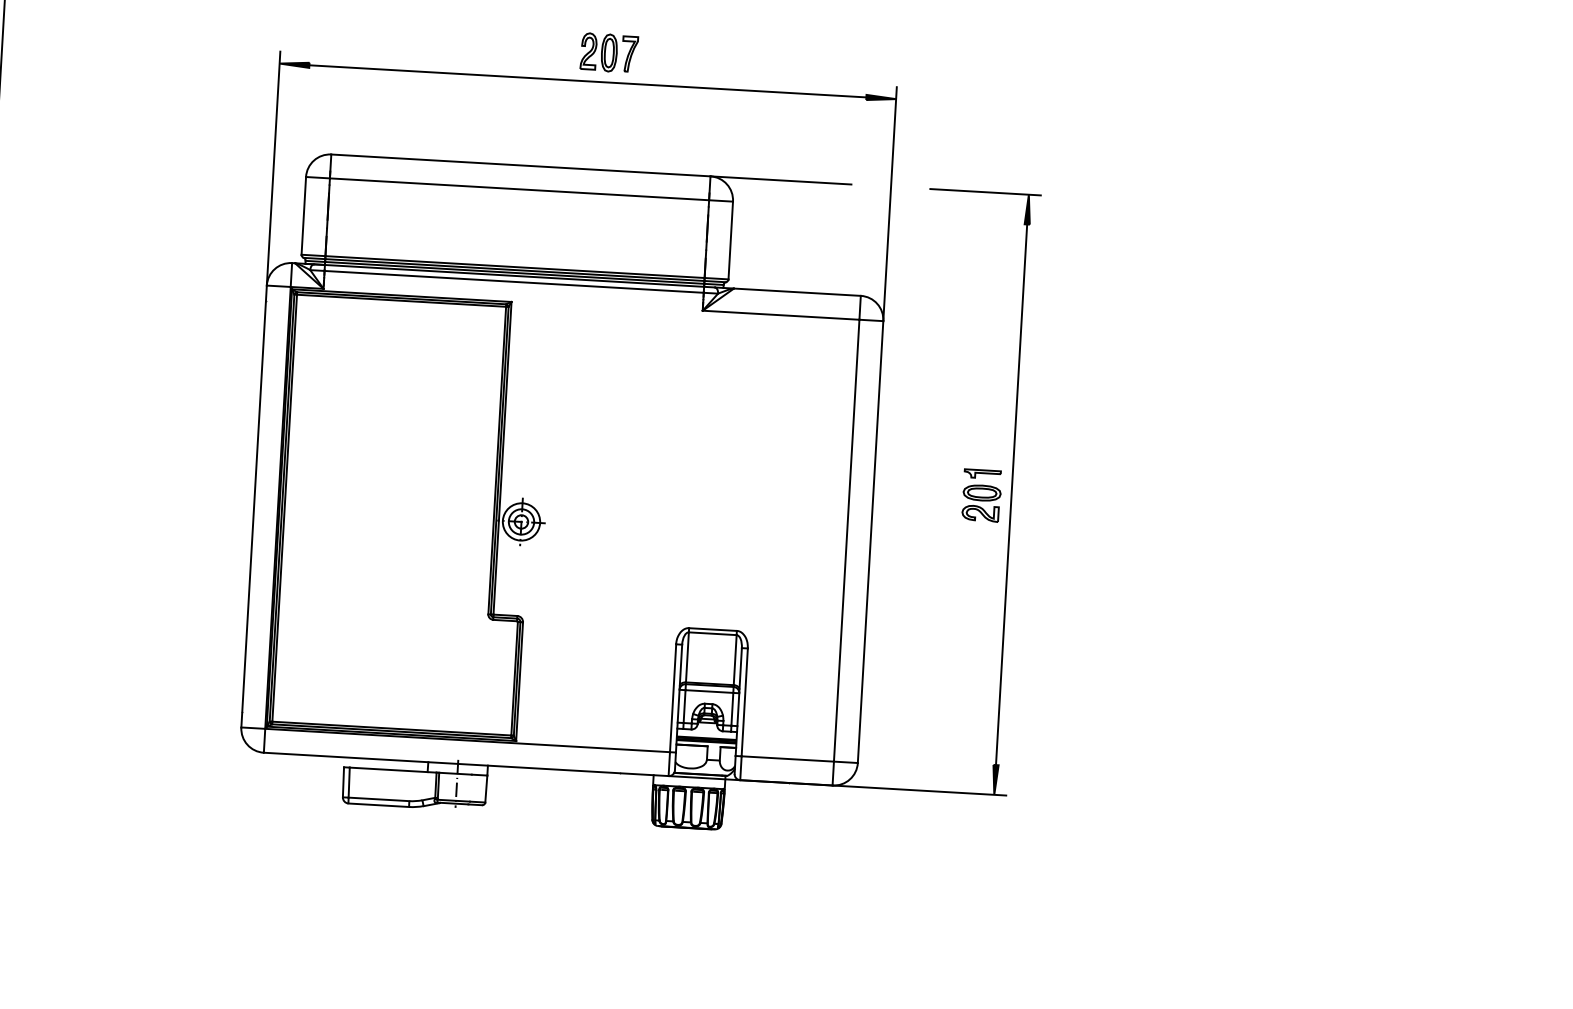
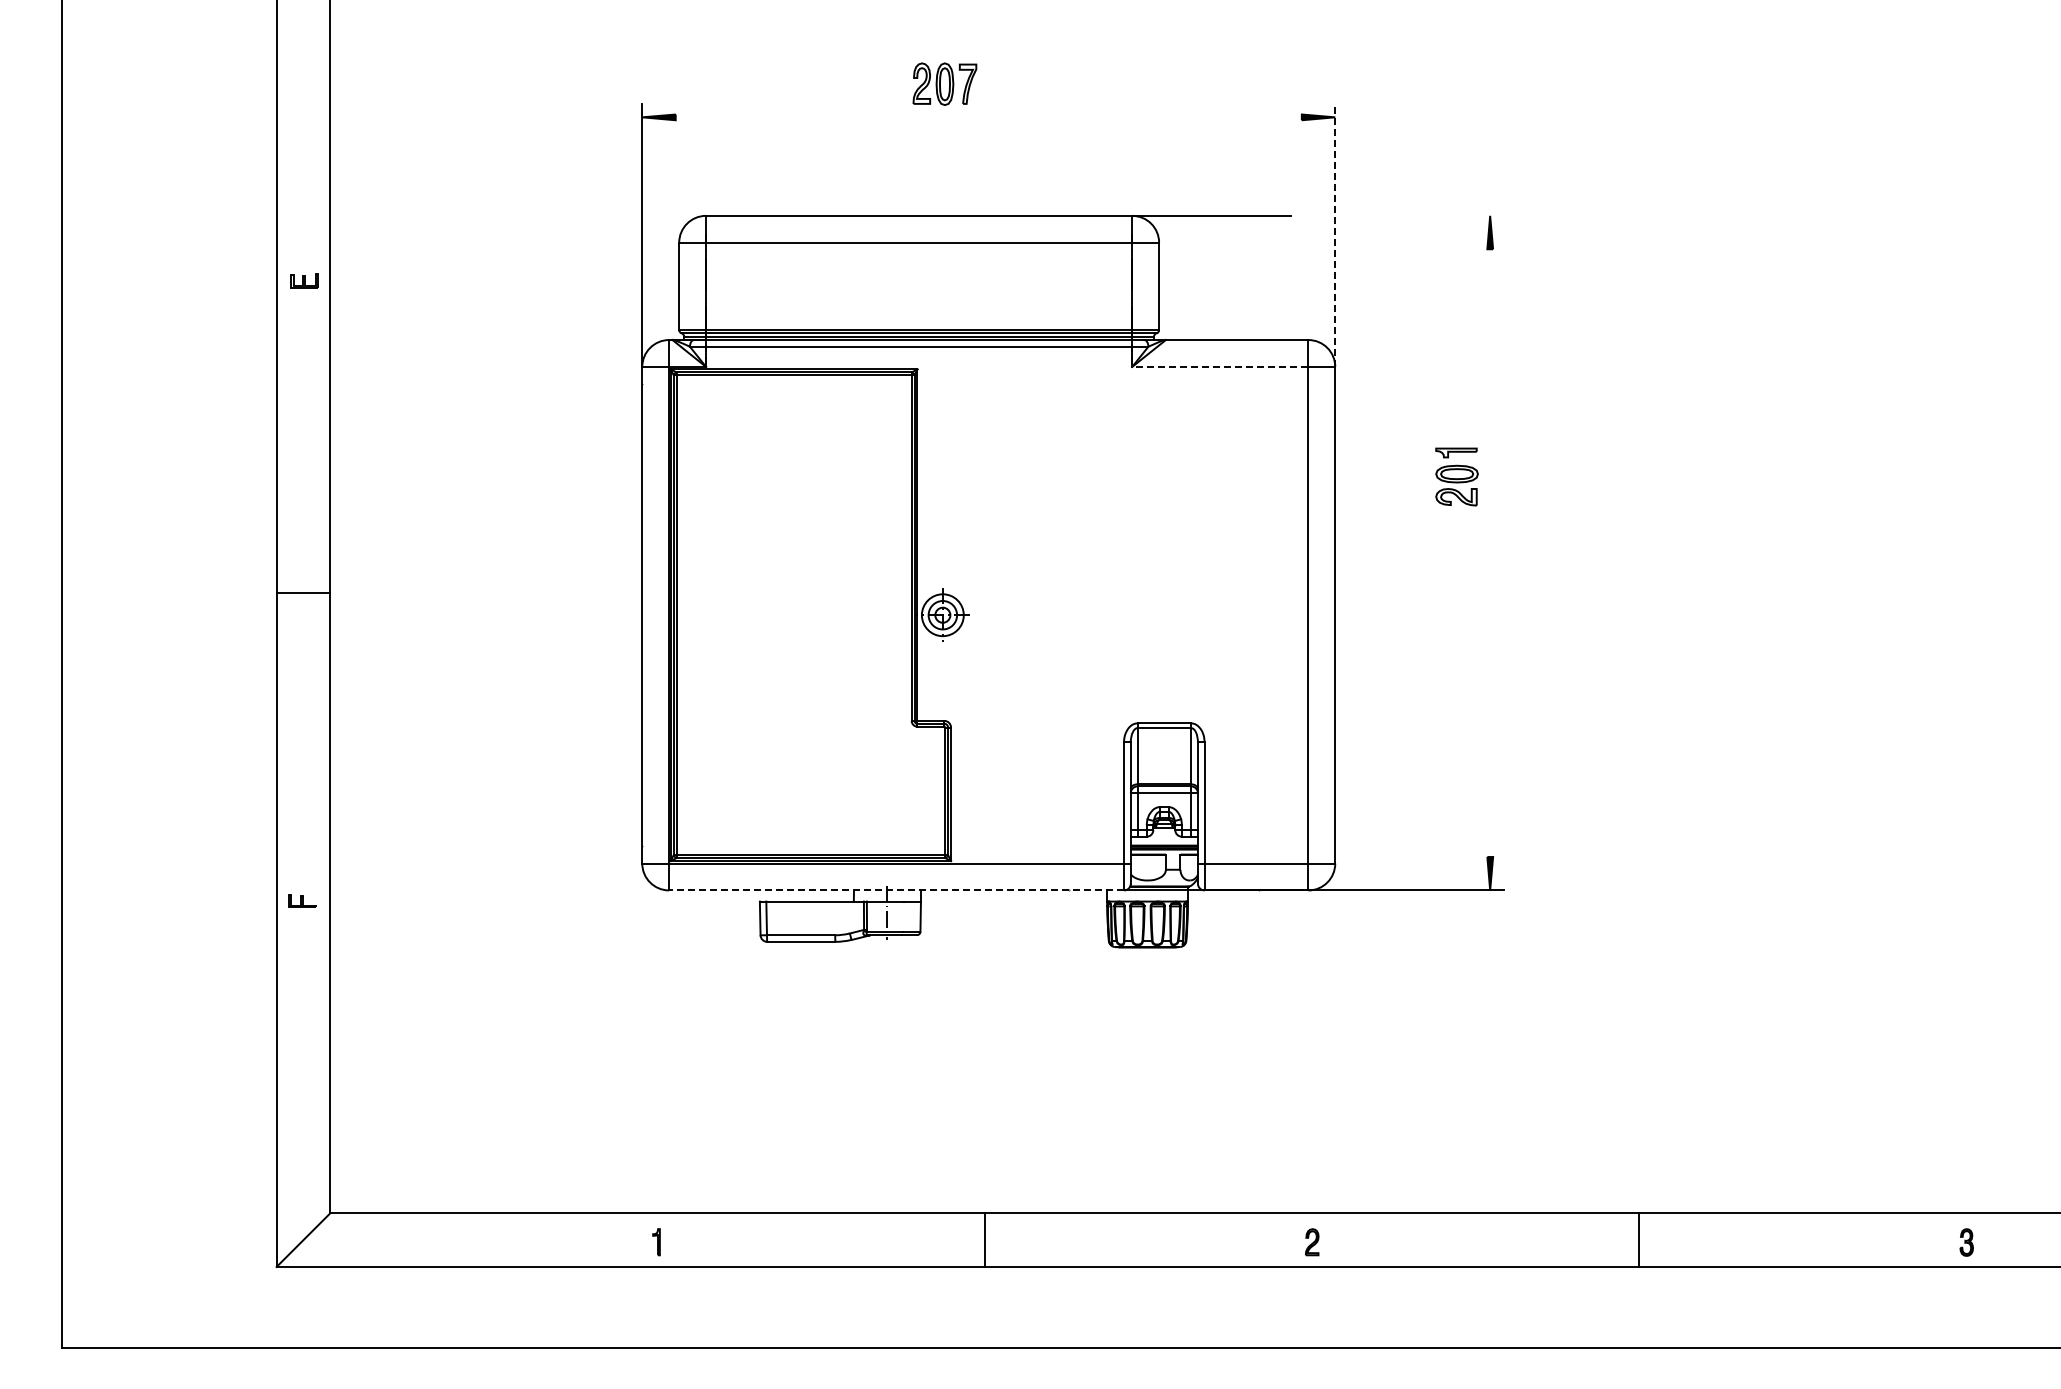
part: (608, 52) -> (944, 83), moved
line: (587, 81) -> (988, 117), removed
line: (985, 191) -> (1441, 215), removed
line: (890, 203) -> (1335, 234), solid -> dashed
line: (780, 314) -> (1219, 366), solid -> dashed
part: (981, 495) -> (1456, 476), moved
line: (1011, 495) -> (1490, 553), removed
line: (466, 764) -> (896, 890), solid -> dashed

